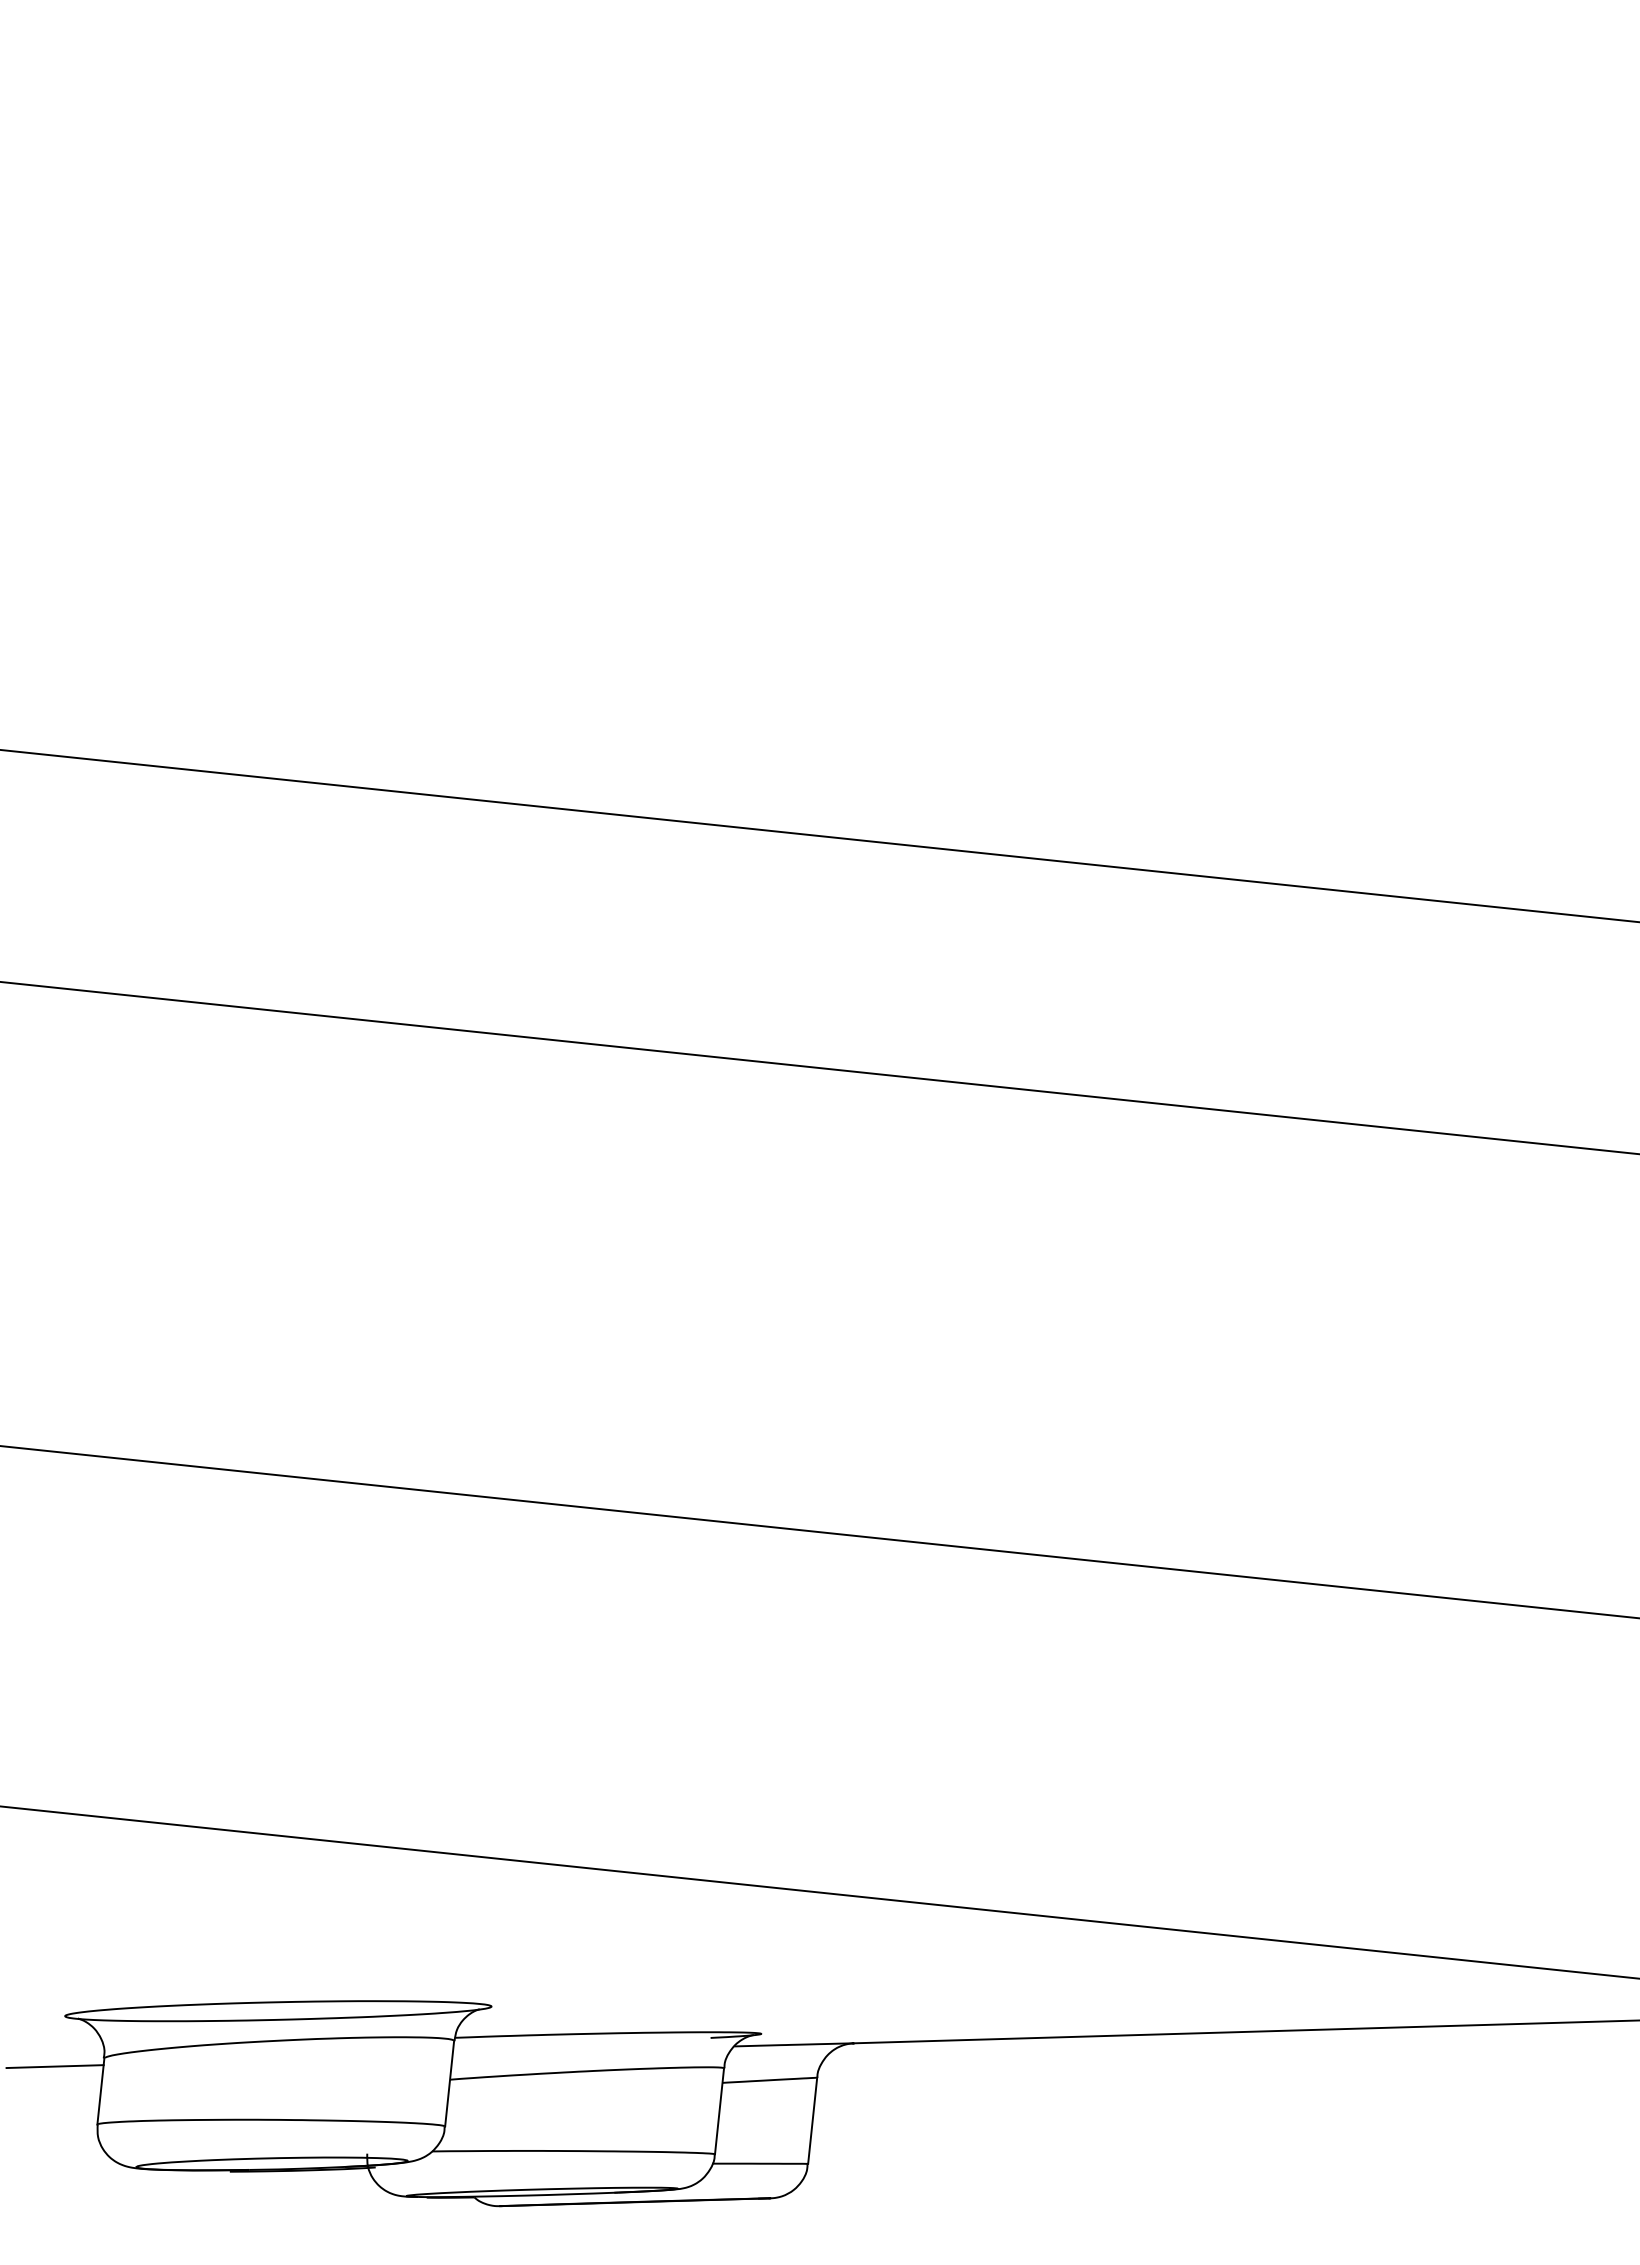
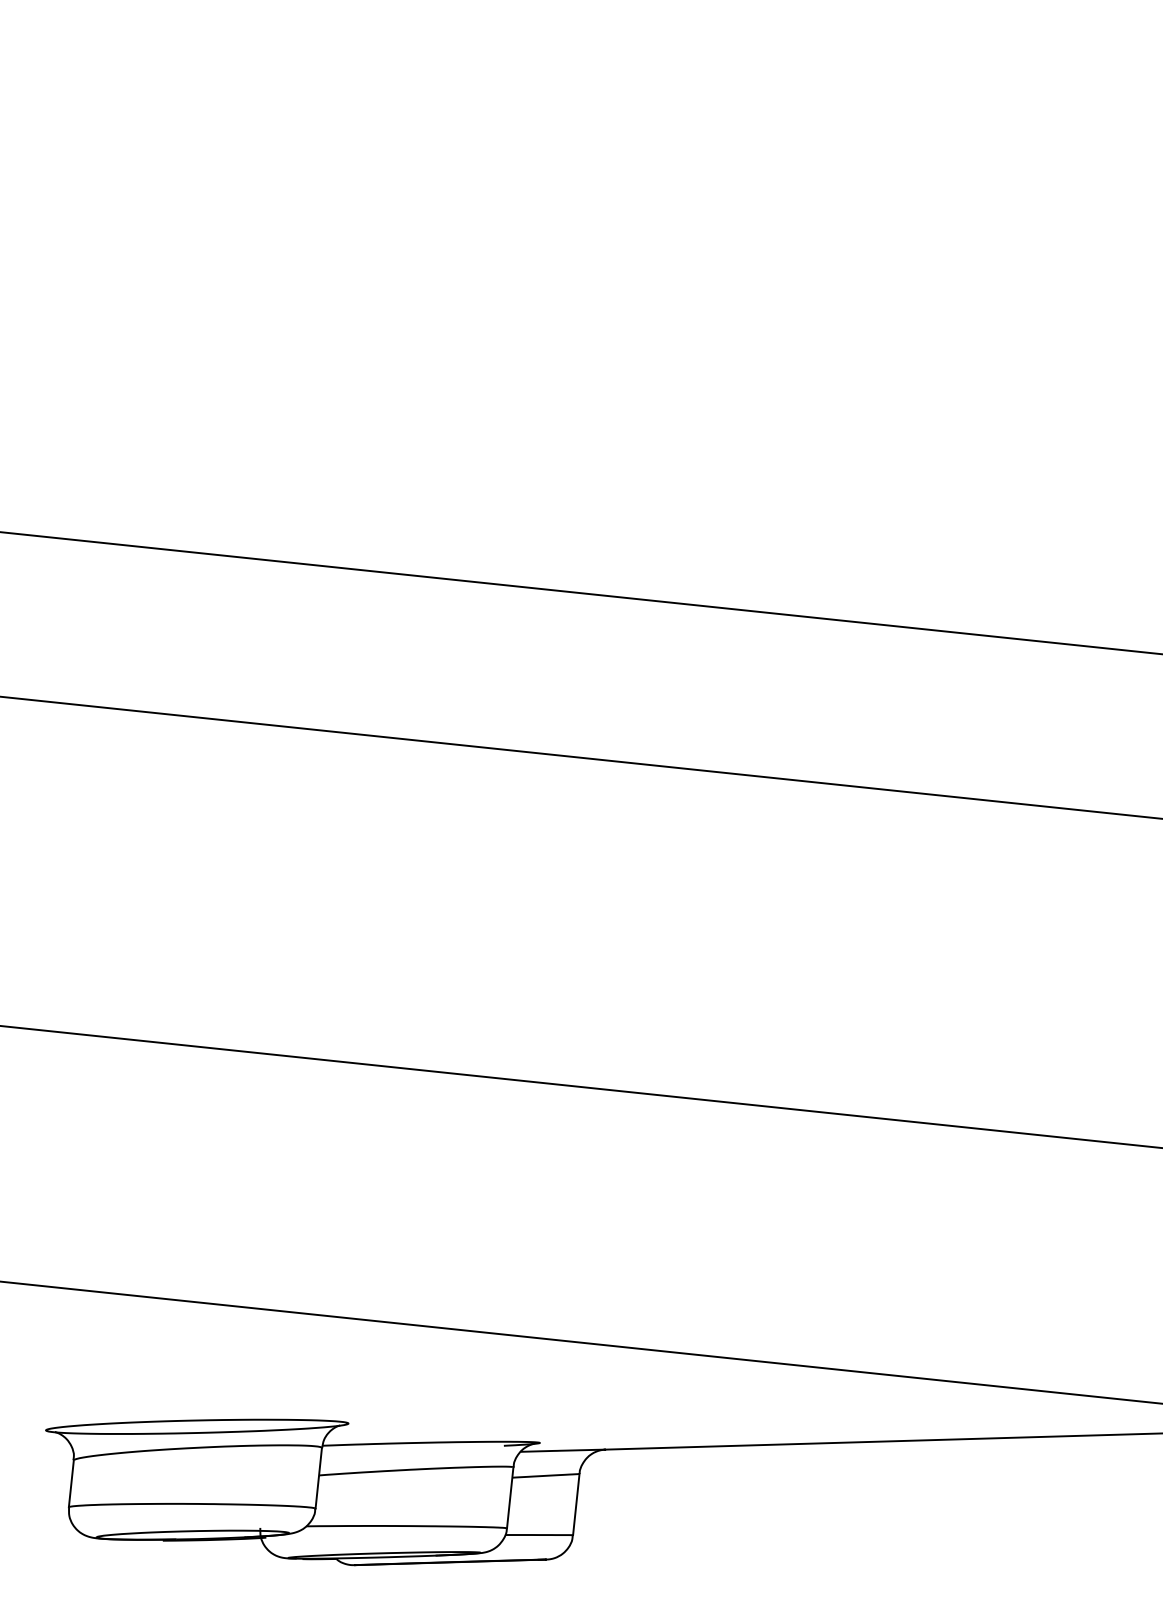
line: (54, 2066) -> (38, 1466), removed

